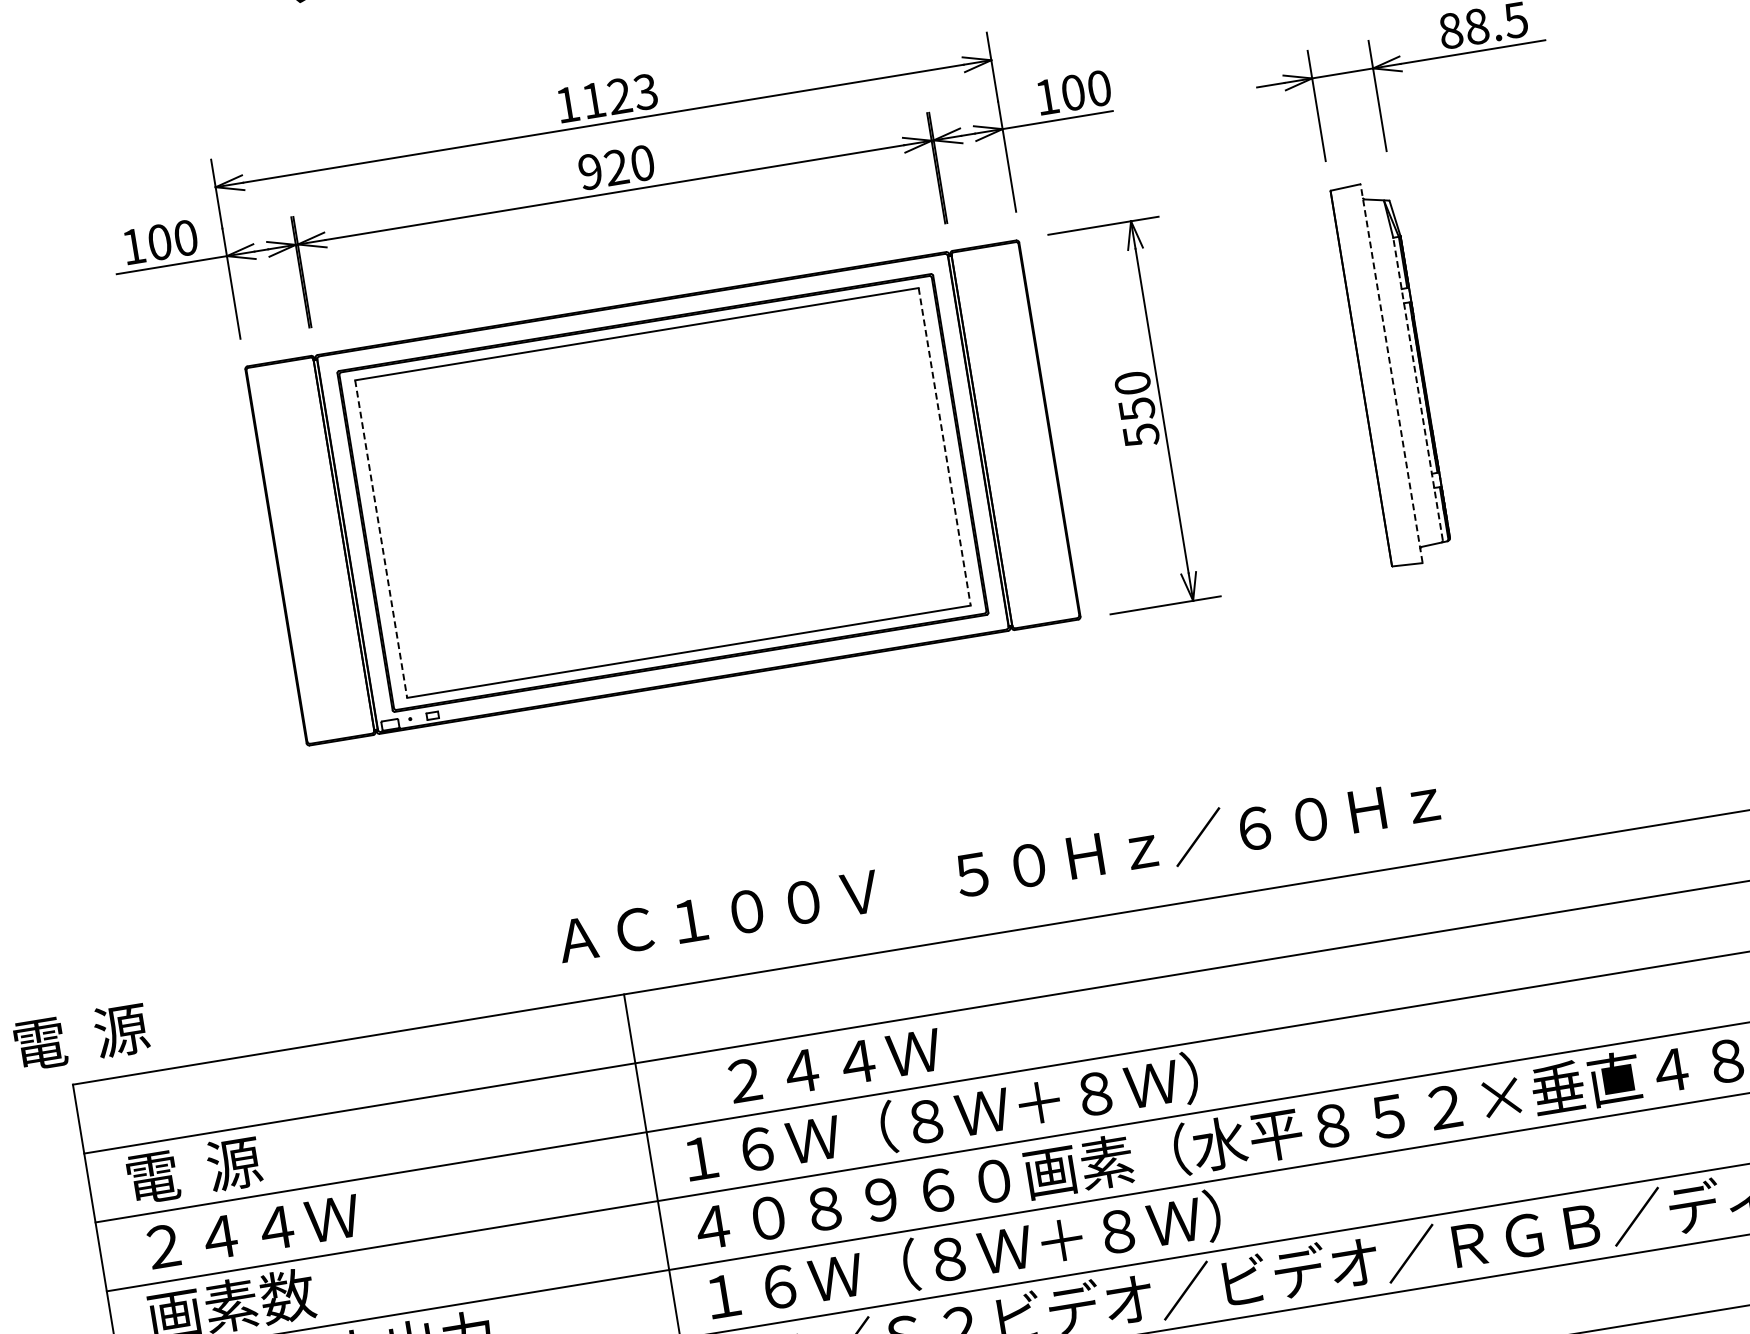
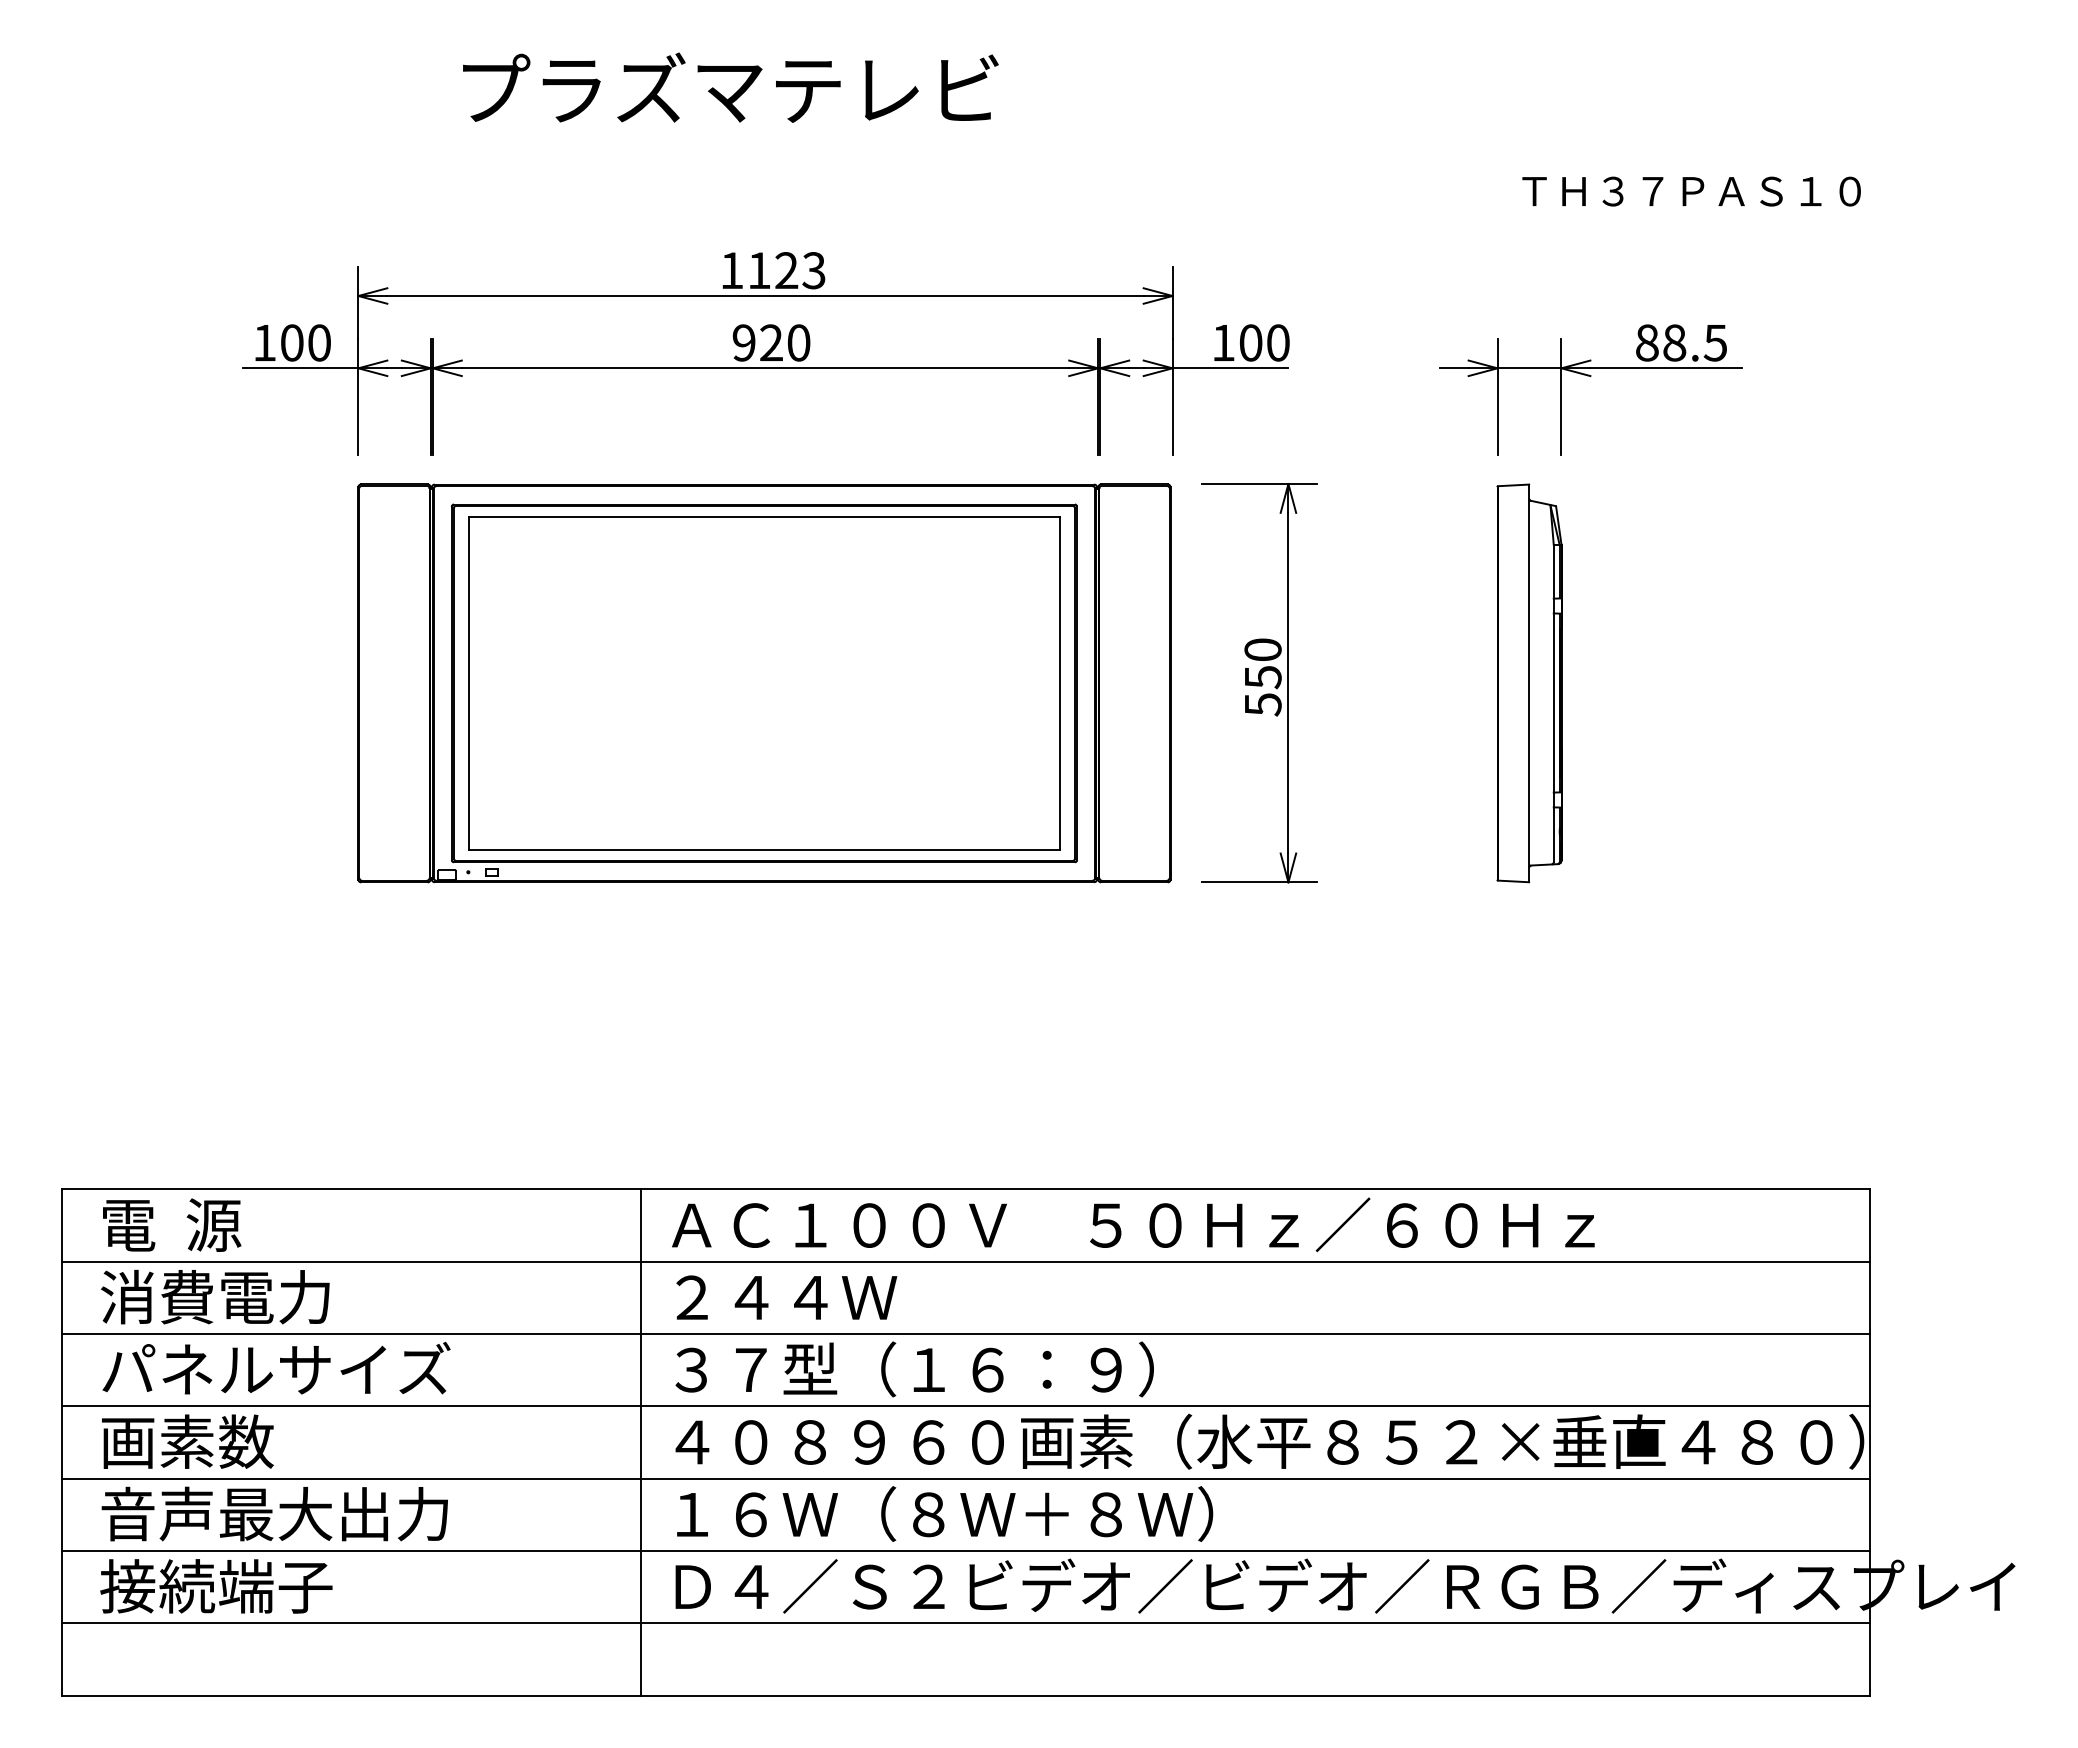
line: (1391, 372) -> (1529, 682), dashed -> solid
line: (1417, 389) -> (1553, 703), dashed -> solid
line: (944, 446) -> (1060, 683), dashed -> solid
line: (380, 539) -> (468, 683), dashed -> solid
text: (998, 869) -> (1133, 1224), moved
text: (81, 1036) -> (172, 1224), moved
text: (835, 1065) -> (786, 1297), moved
text: (941, 1118) -> (944, 1369), １６Ｗ（８Ｗ＋８Ｗ） -> ３７型（１６：９）
text: (235, 1162) -> (215, 1296), 電  源 -> 消費電力
text: (304, 1220) -> (276, 1367), ２４４Ｗ -> パネルサイズ

